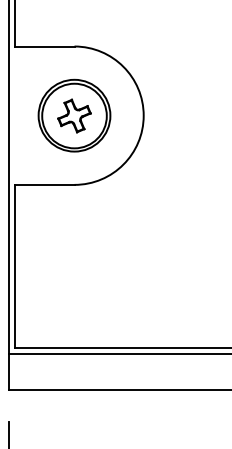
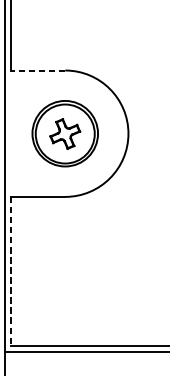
line: (44, 46) -> (37, 70), solid -> dashed
line: (15, 266) -> (11, 271), solid -> dashed

